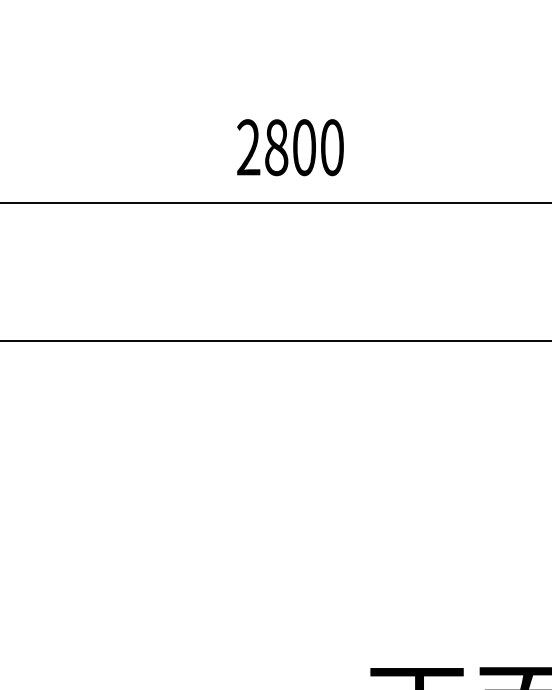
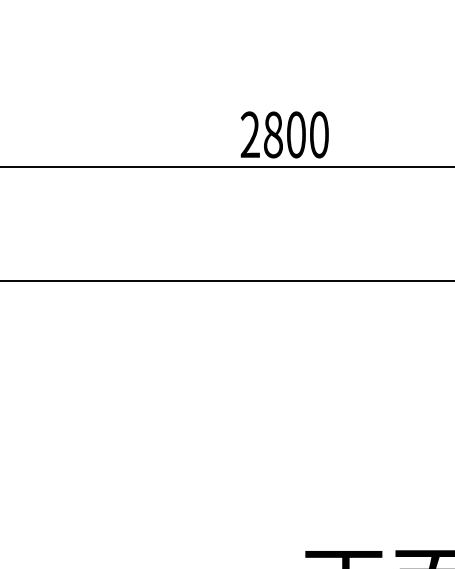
text: (290, 147) -> (284, 134), moved

